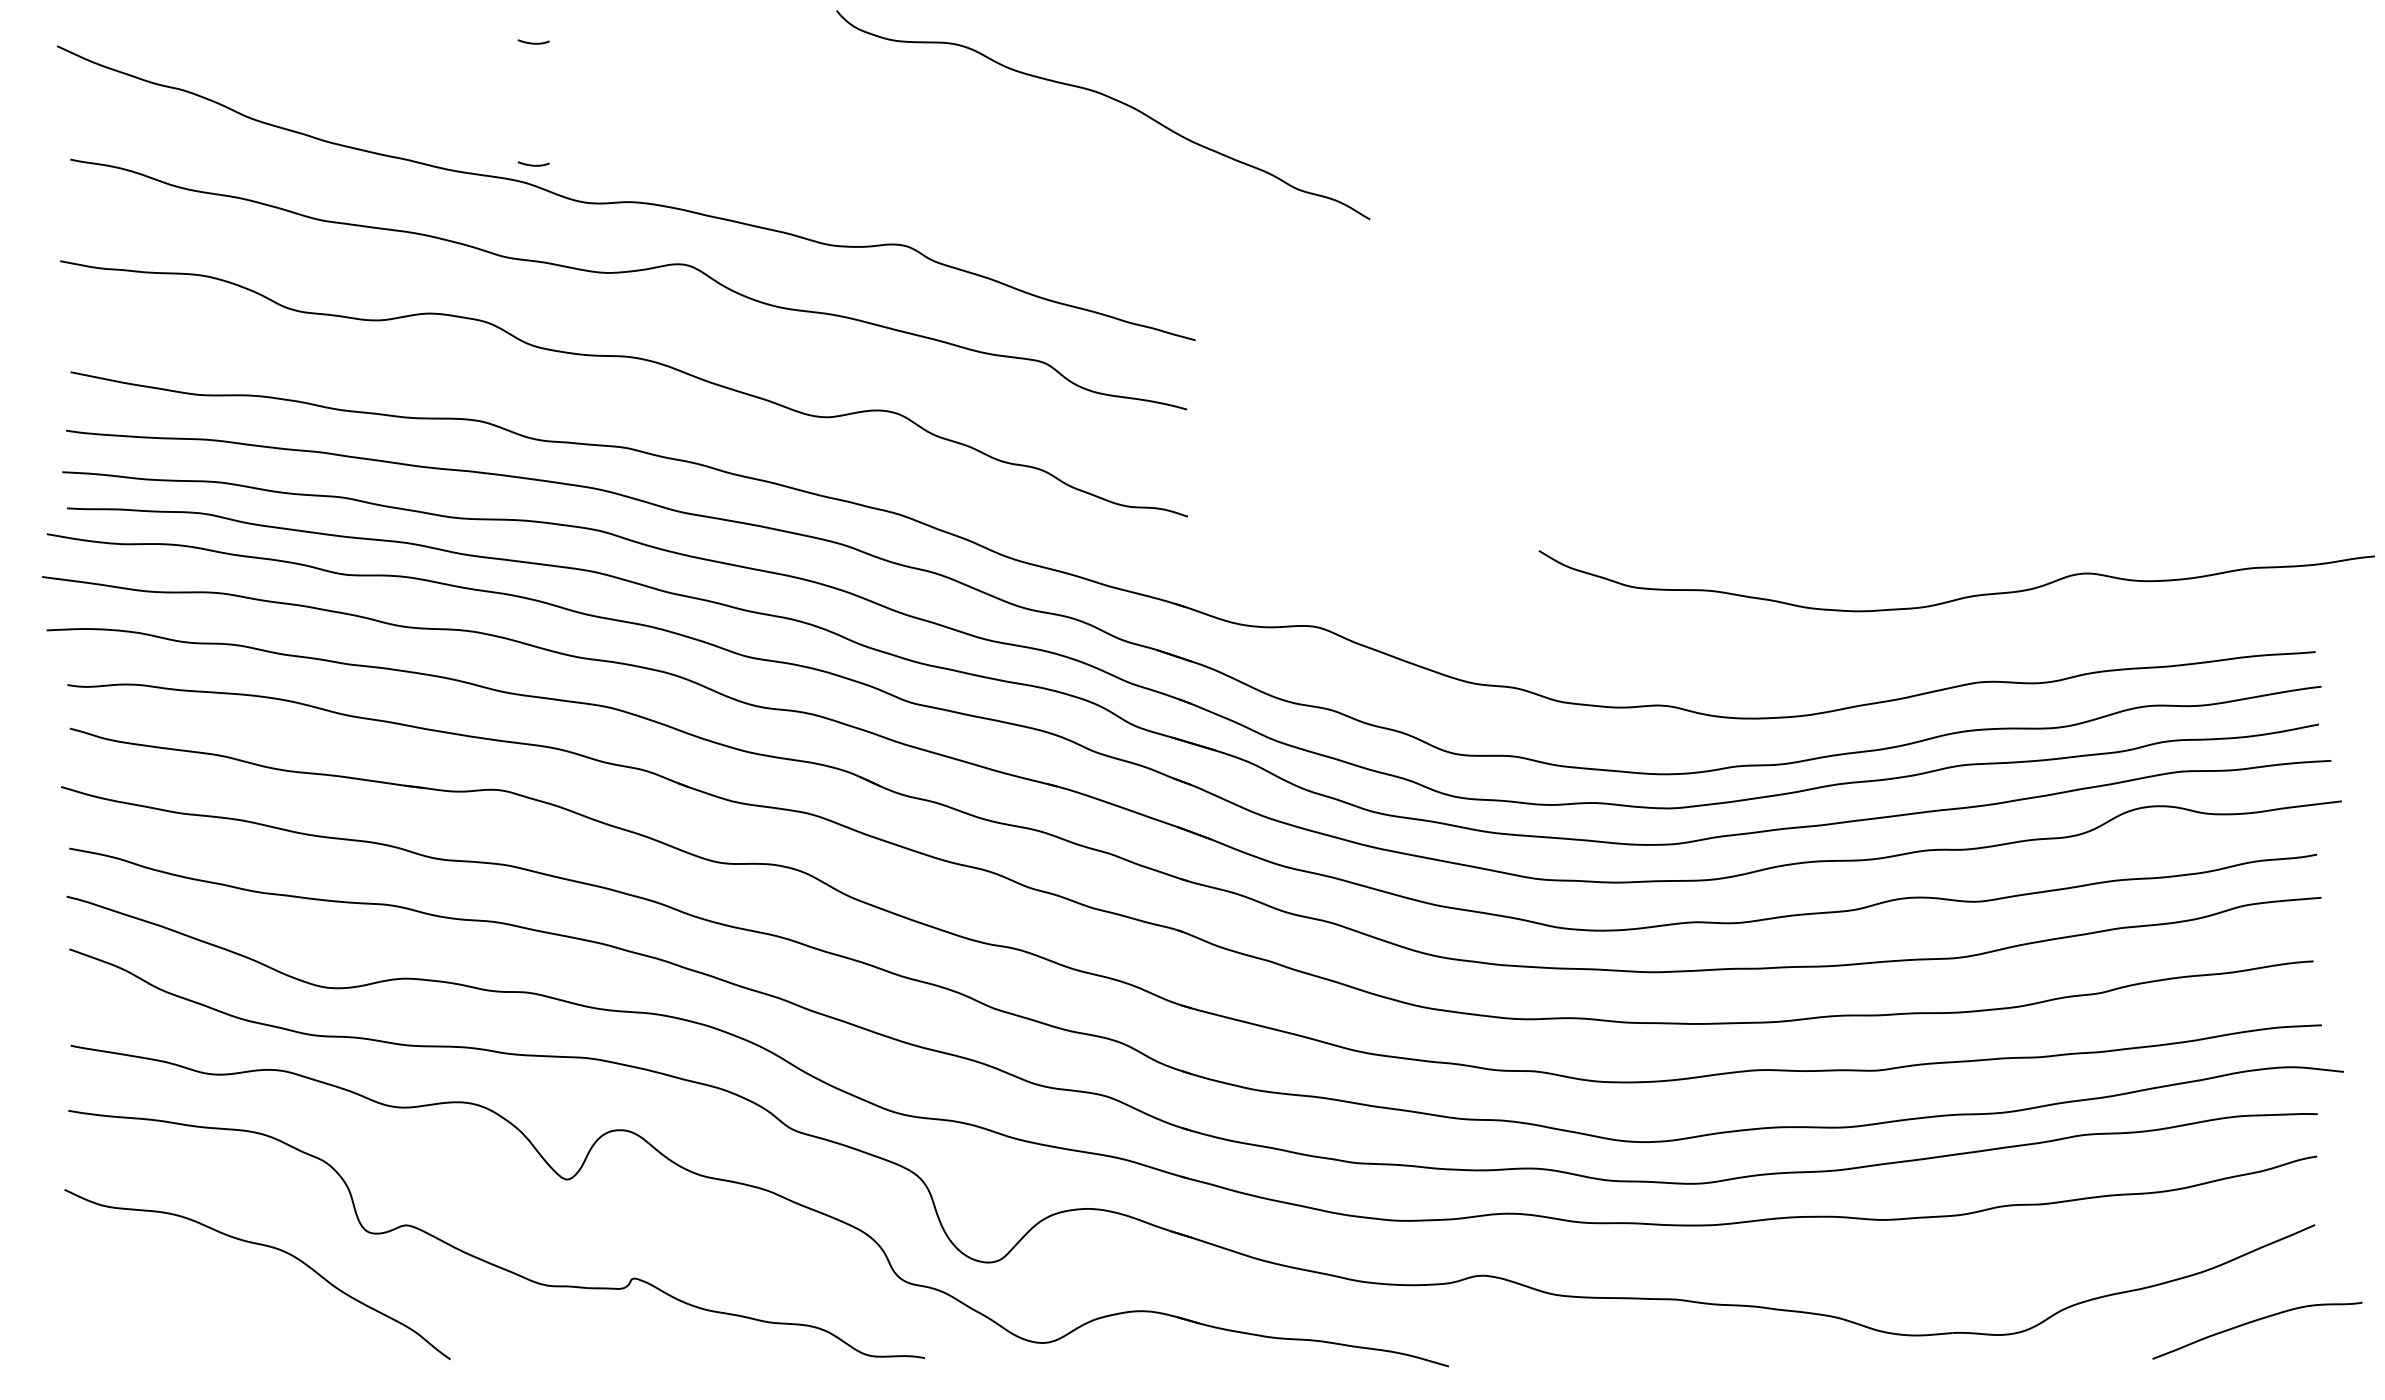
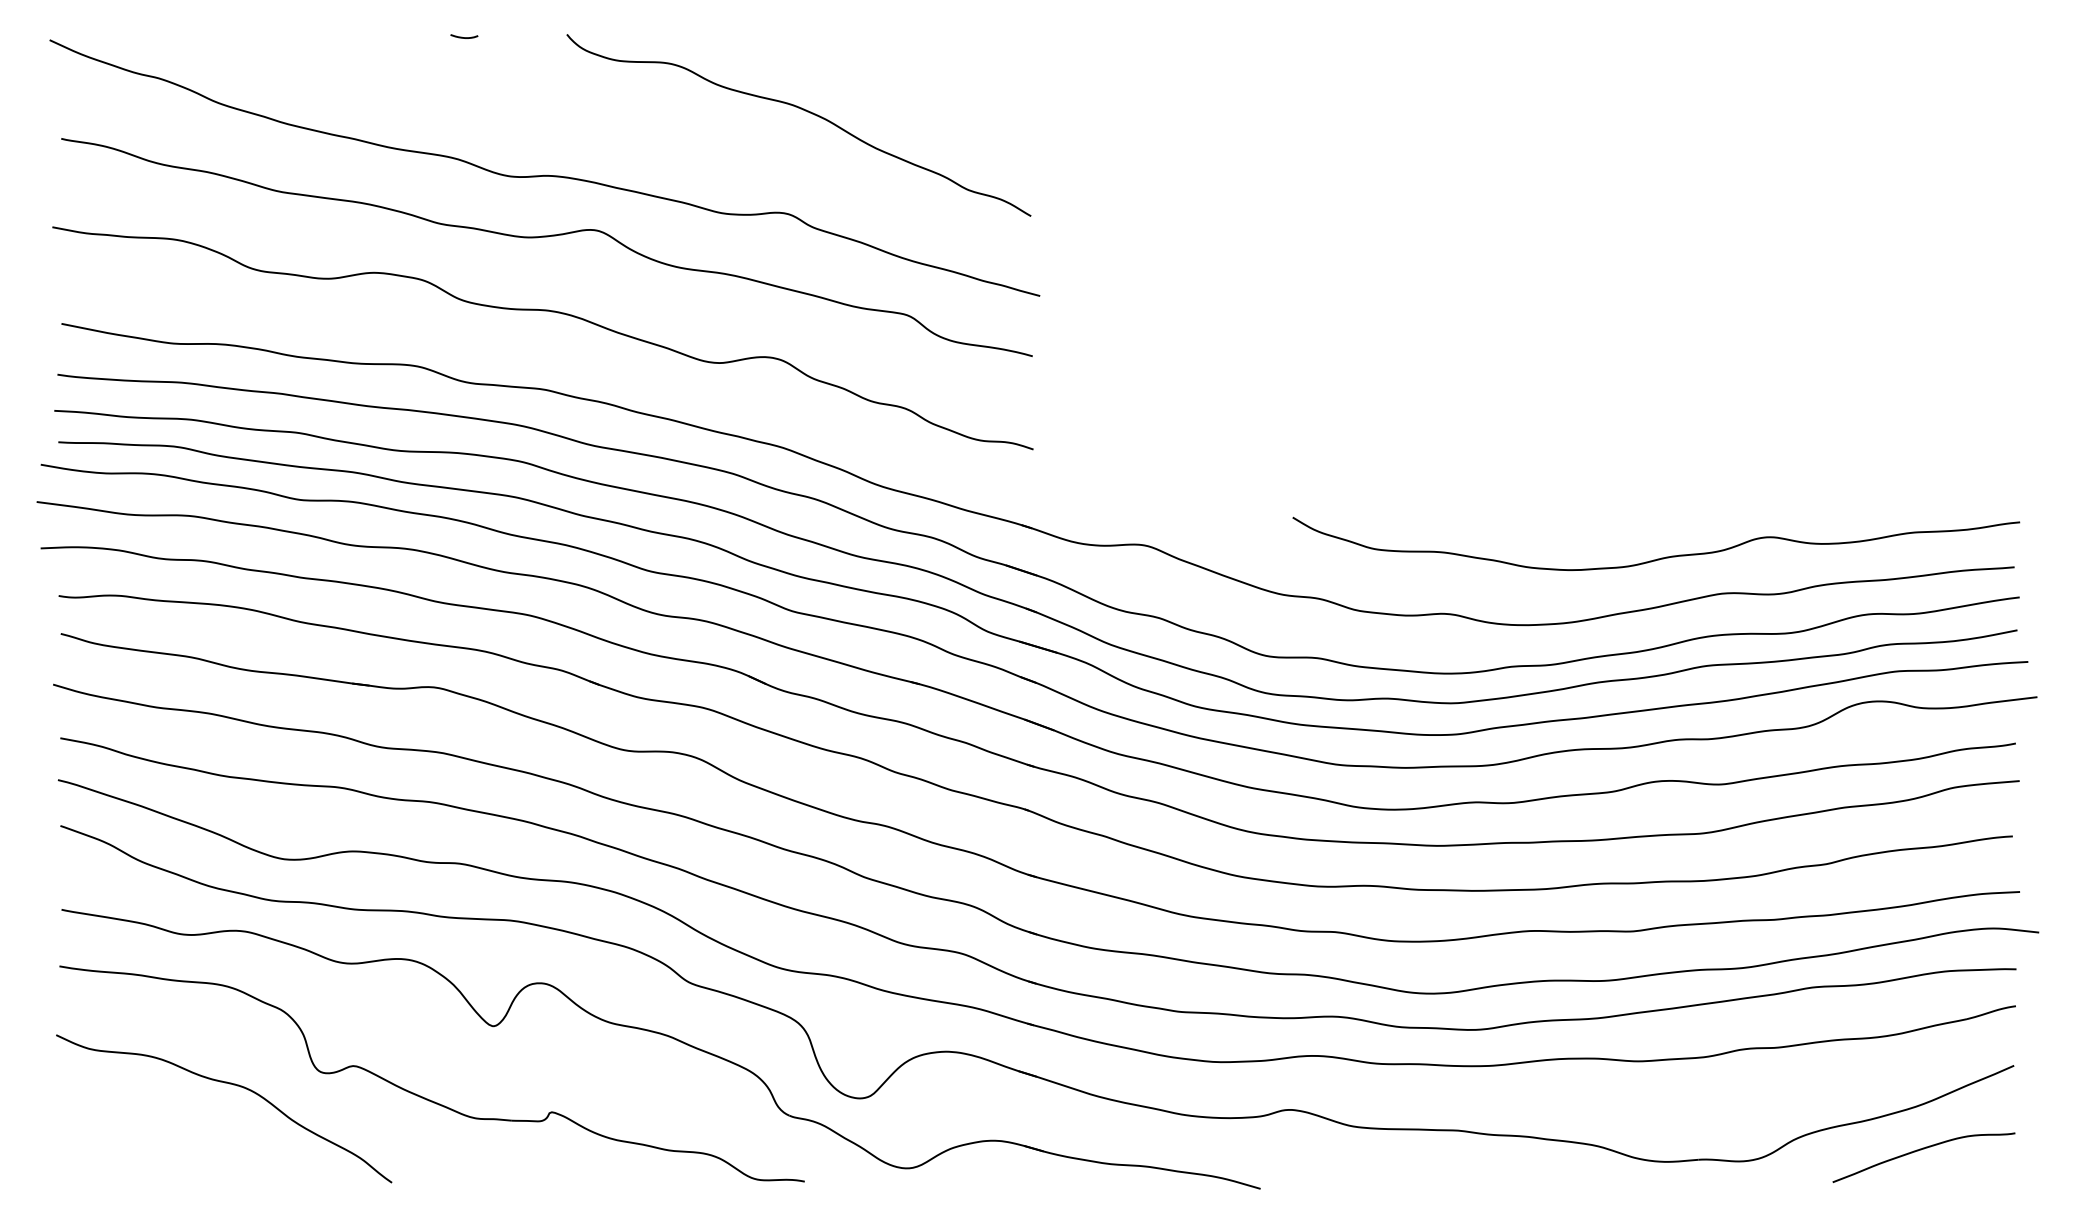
curve: (1111, 99) -> (806, 111), moved
curve: (533, 164) -> (464, 143), removed
curve: (1960, 597) -> (1659, 558), moved
curve: (2253, 1322) -> (1920, 1150), moved

